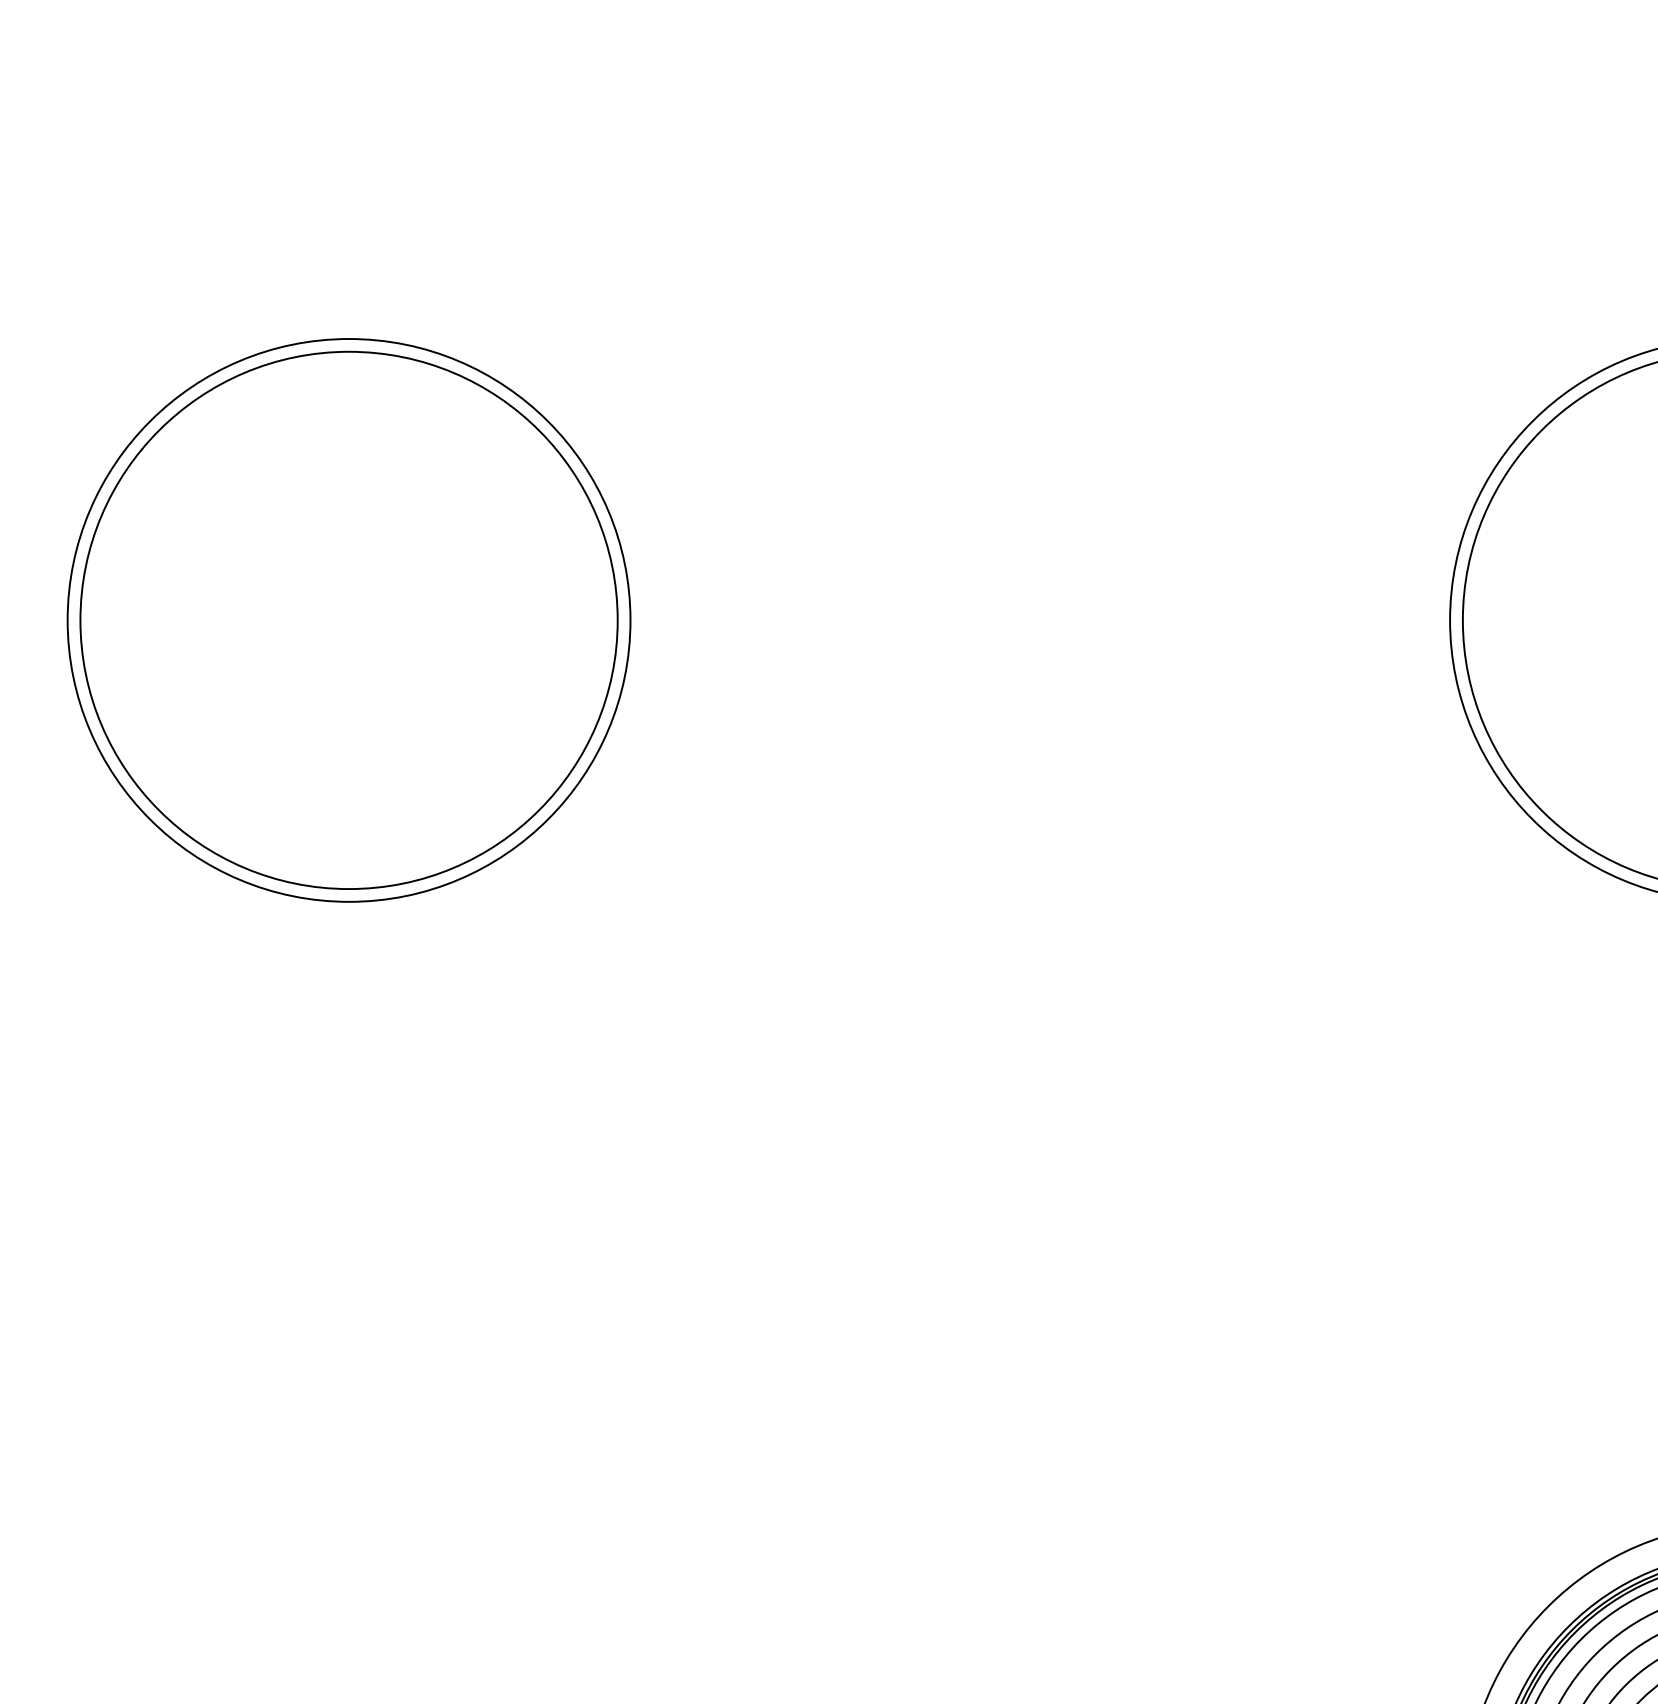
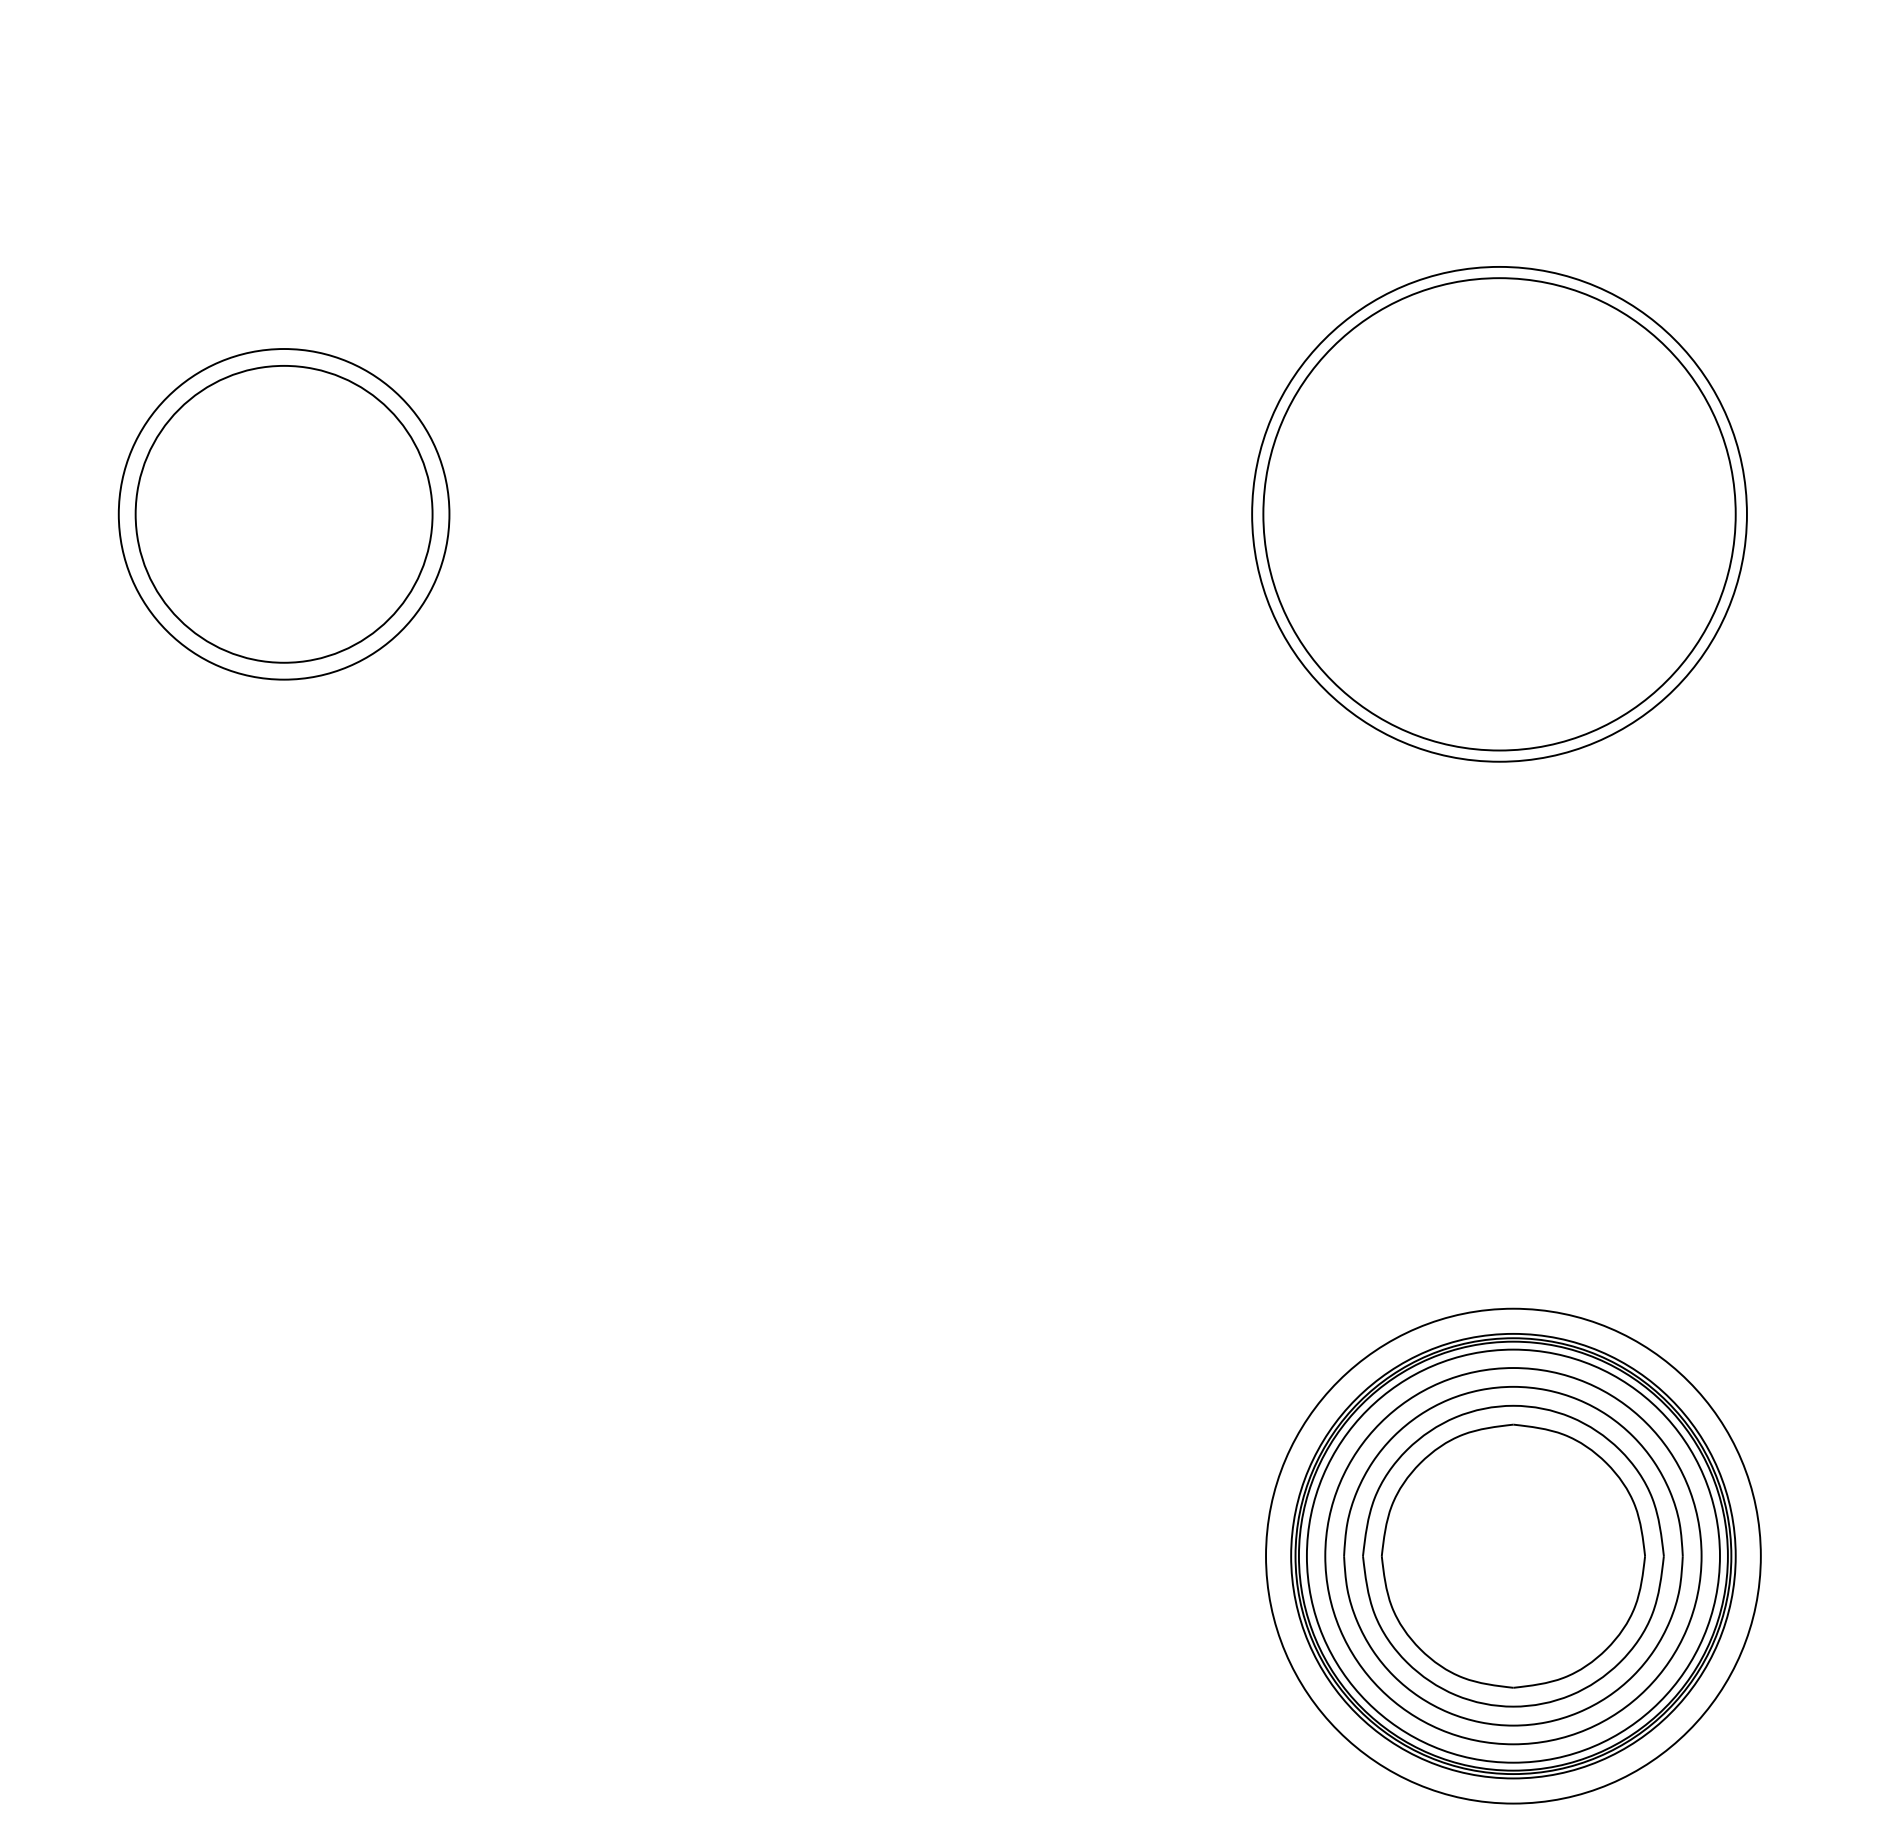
circle: (348, 619) -> (283, 513), size x0.6
circle: (348, 620) -> (283, 514), size x0.7

